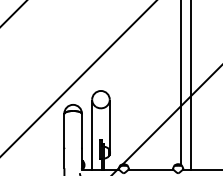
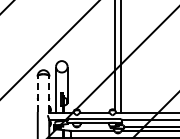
line: (64, 141) -> (37, 94), solid -> dashed
line: (82, 141) -> (49, 94), solid -> dashed

